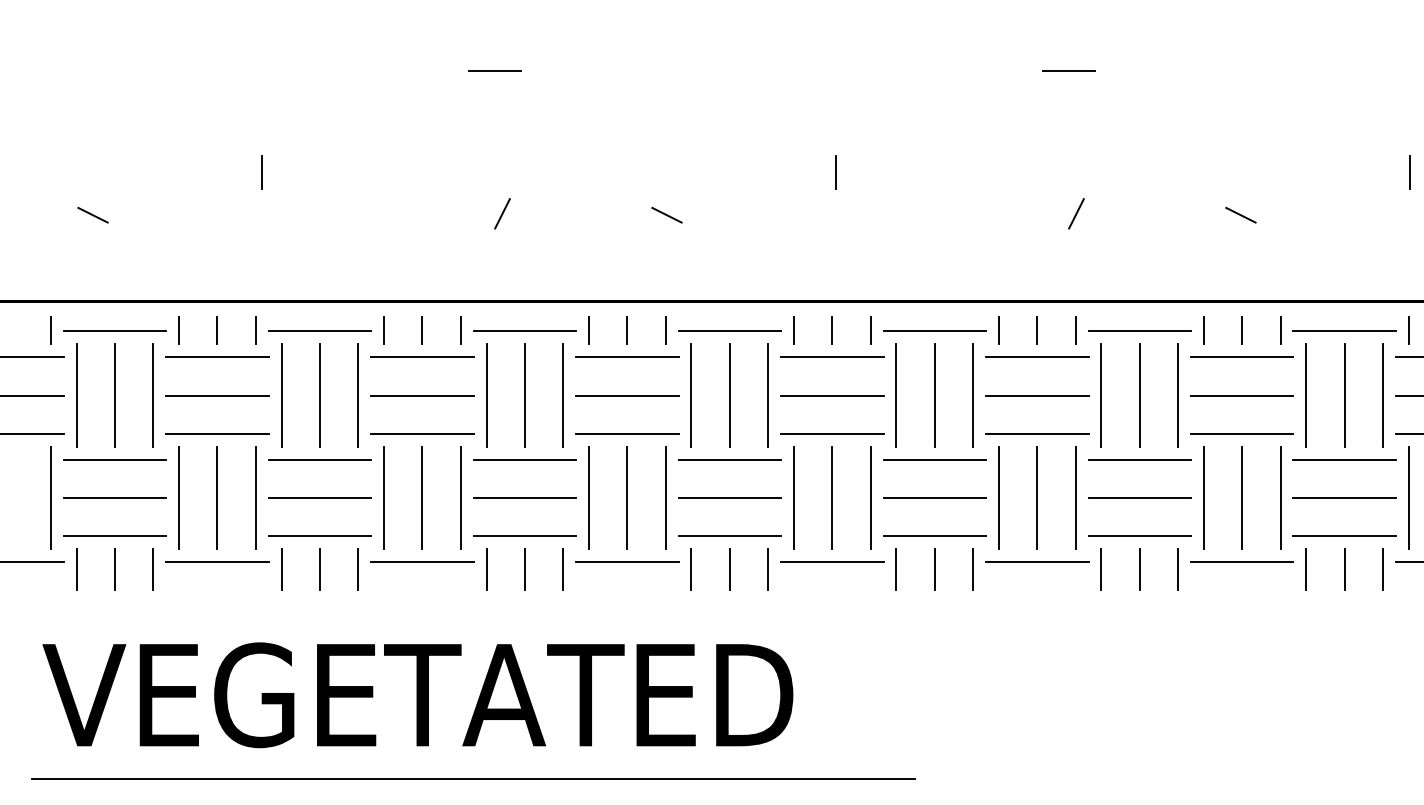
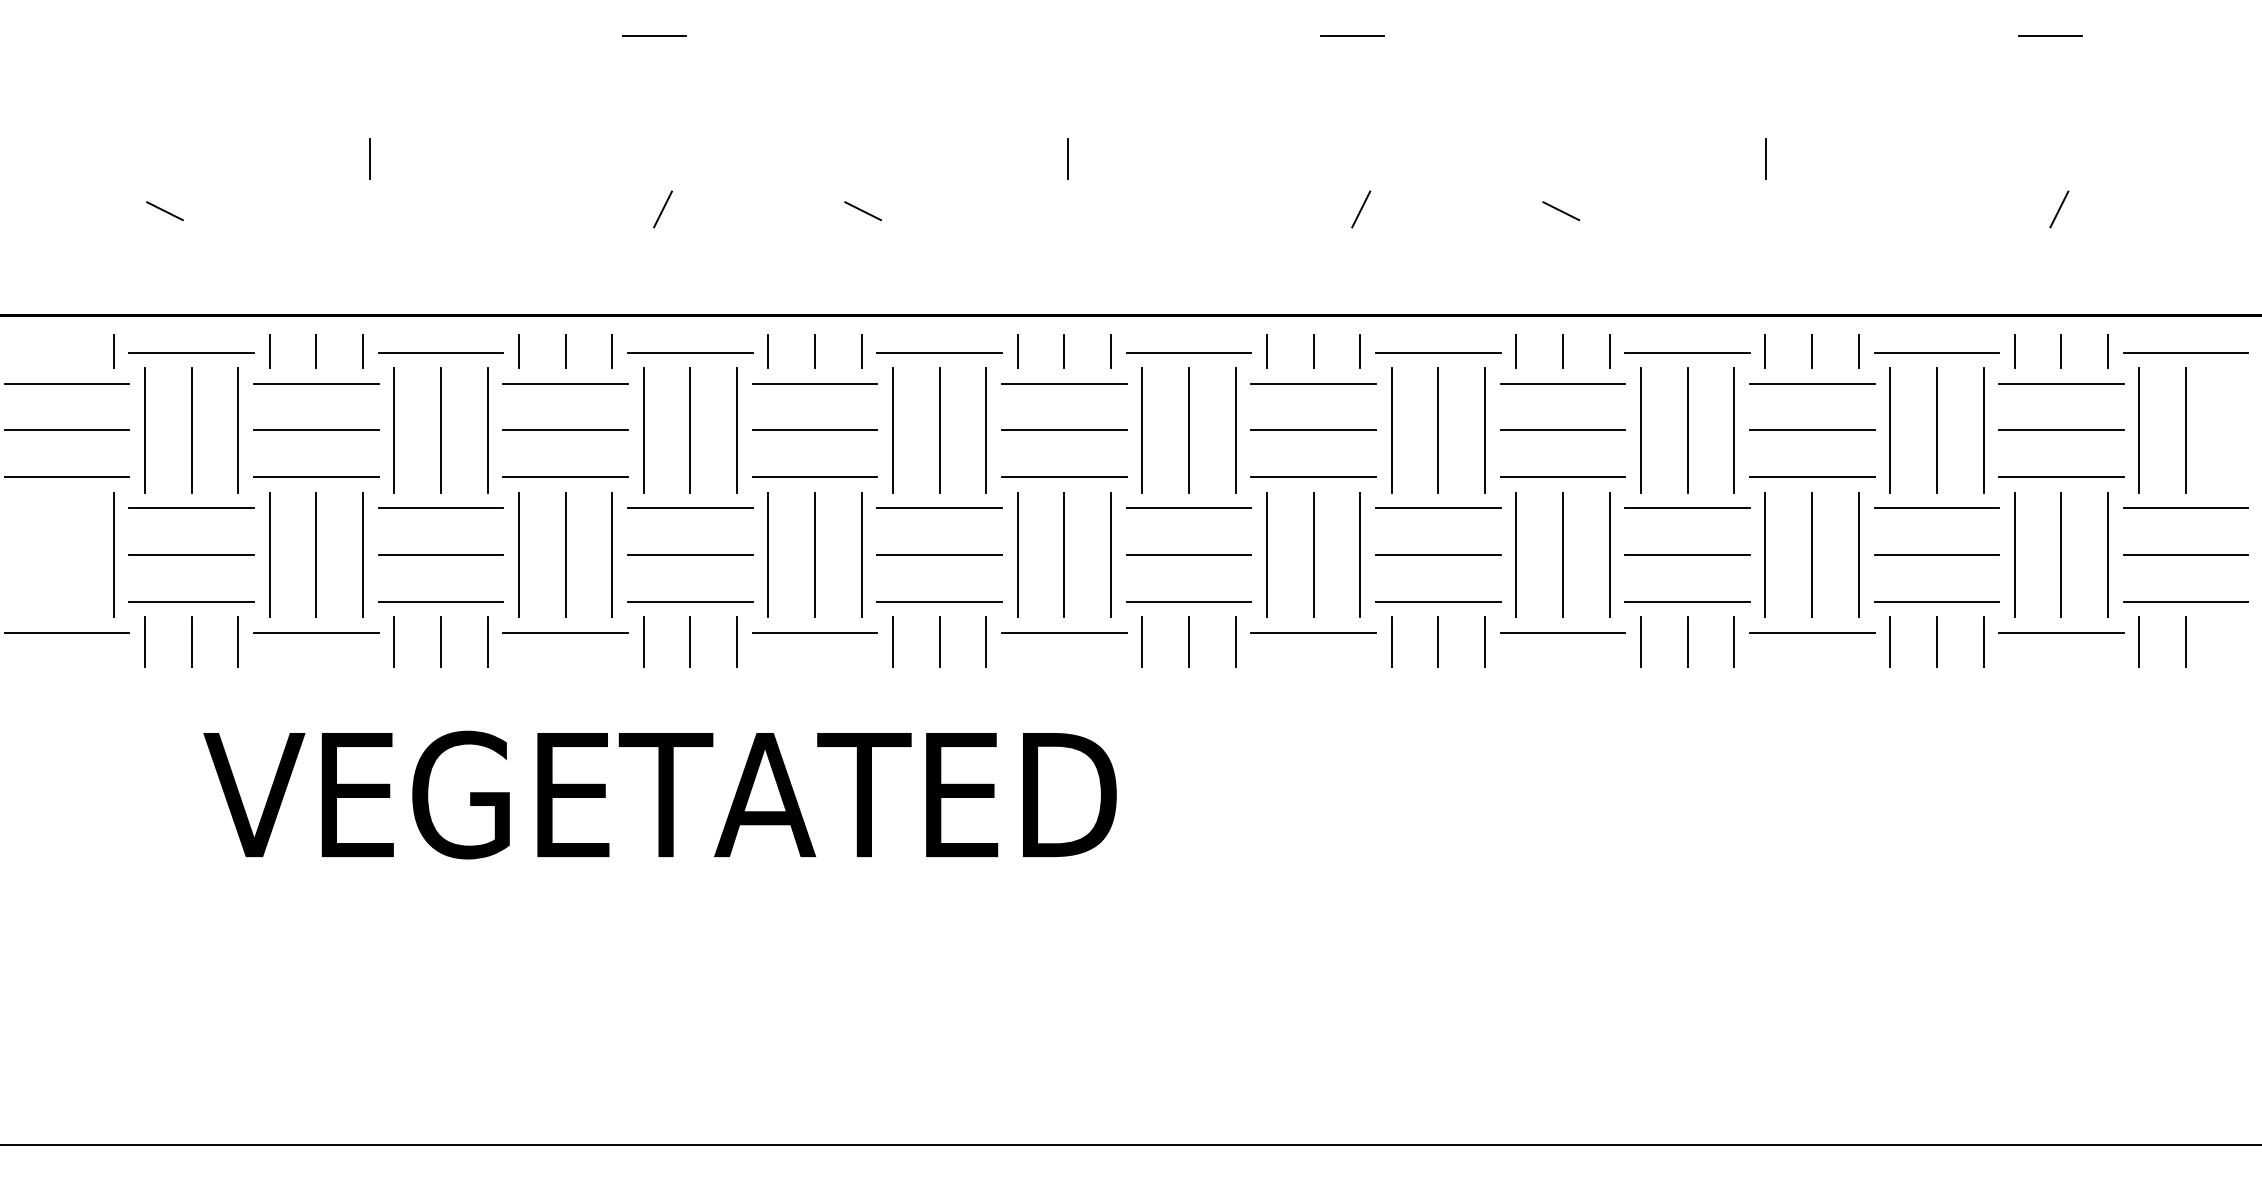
text: (417, 694) -> (659, 794), moved
line: (473, 779) -> (627, 897), removed

